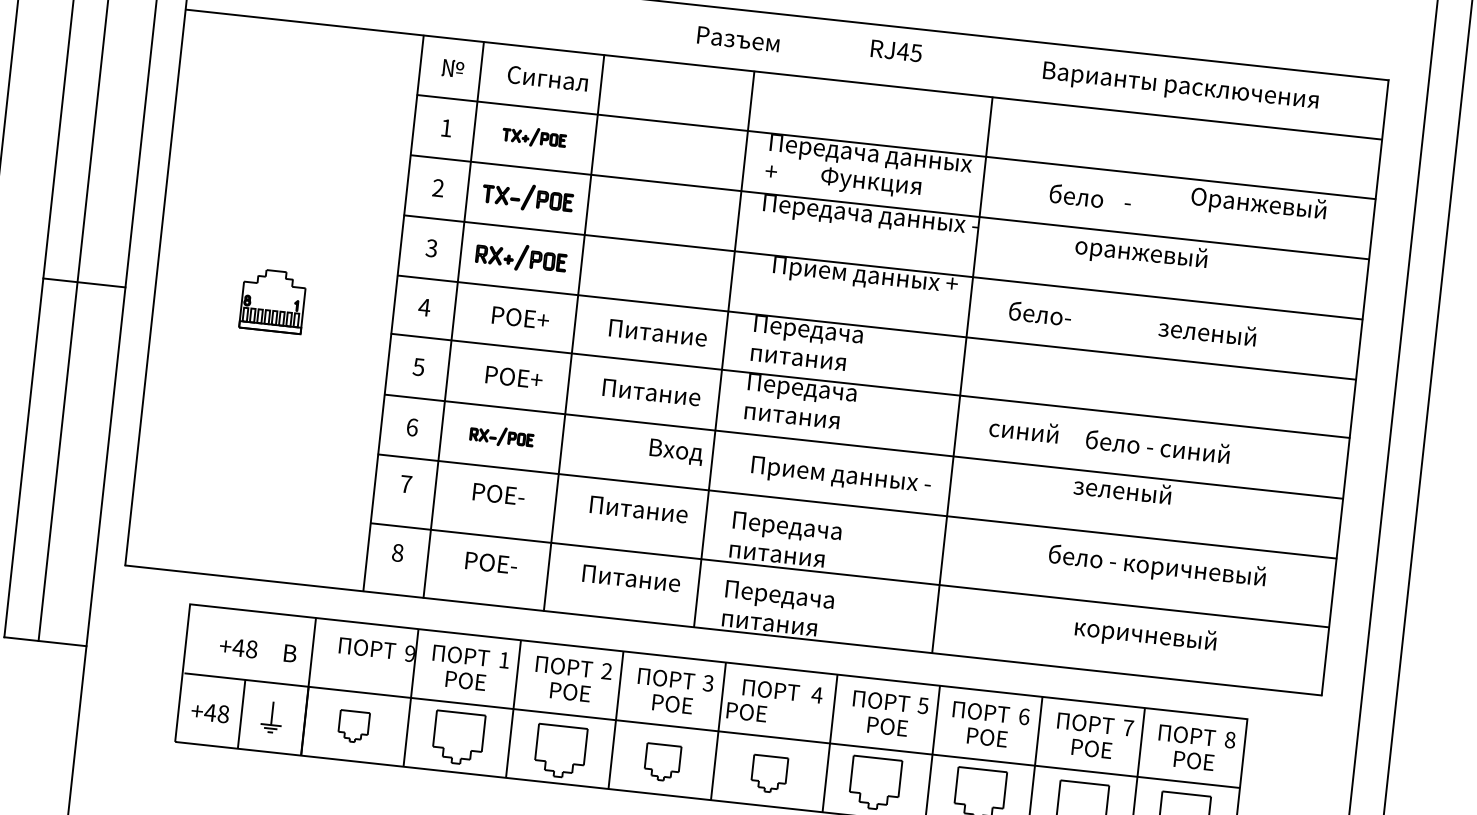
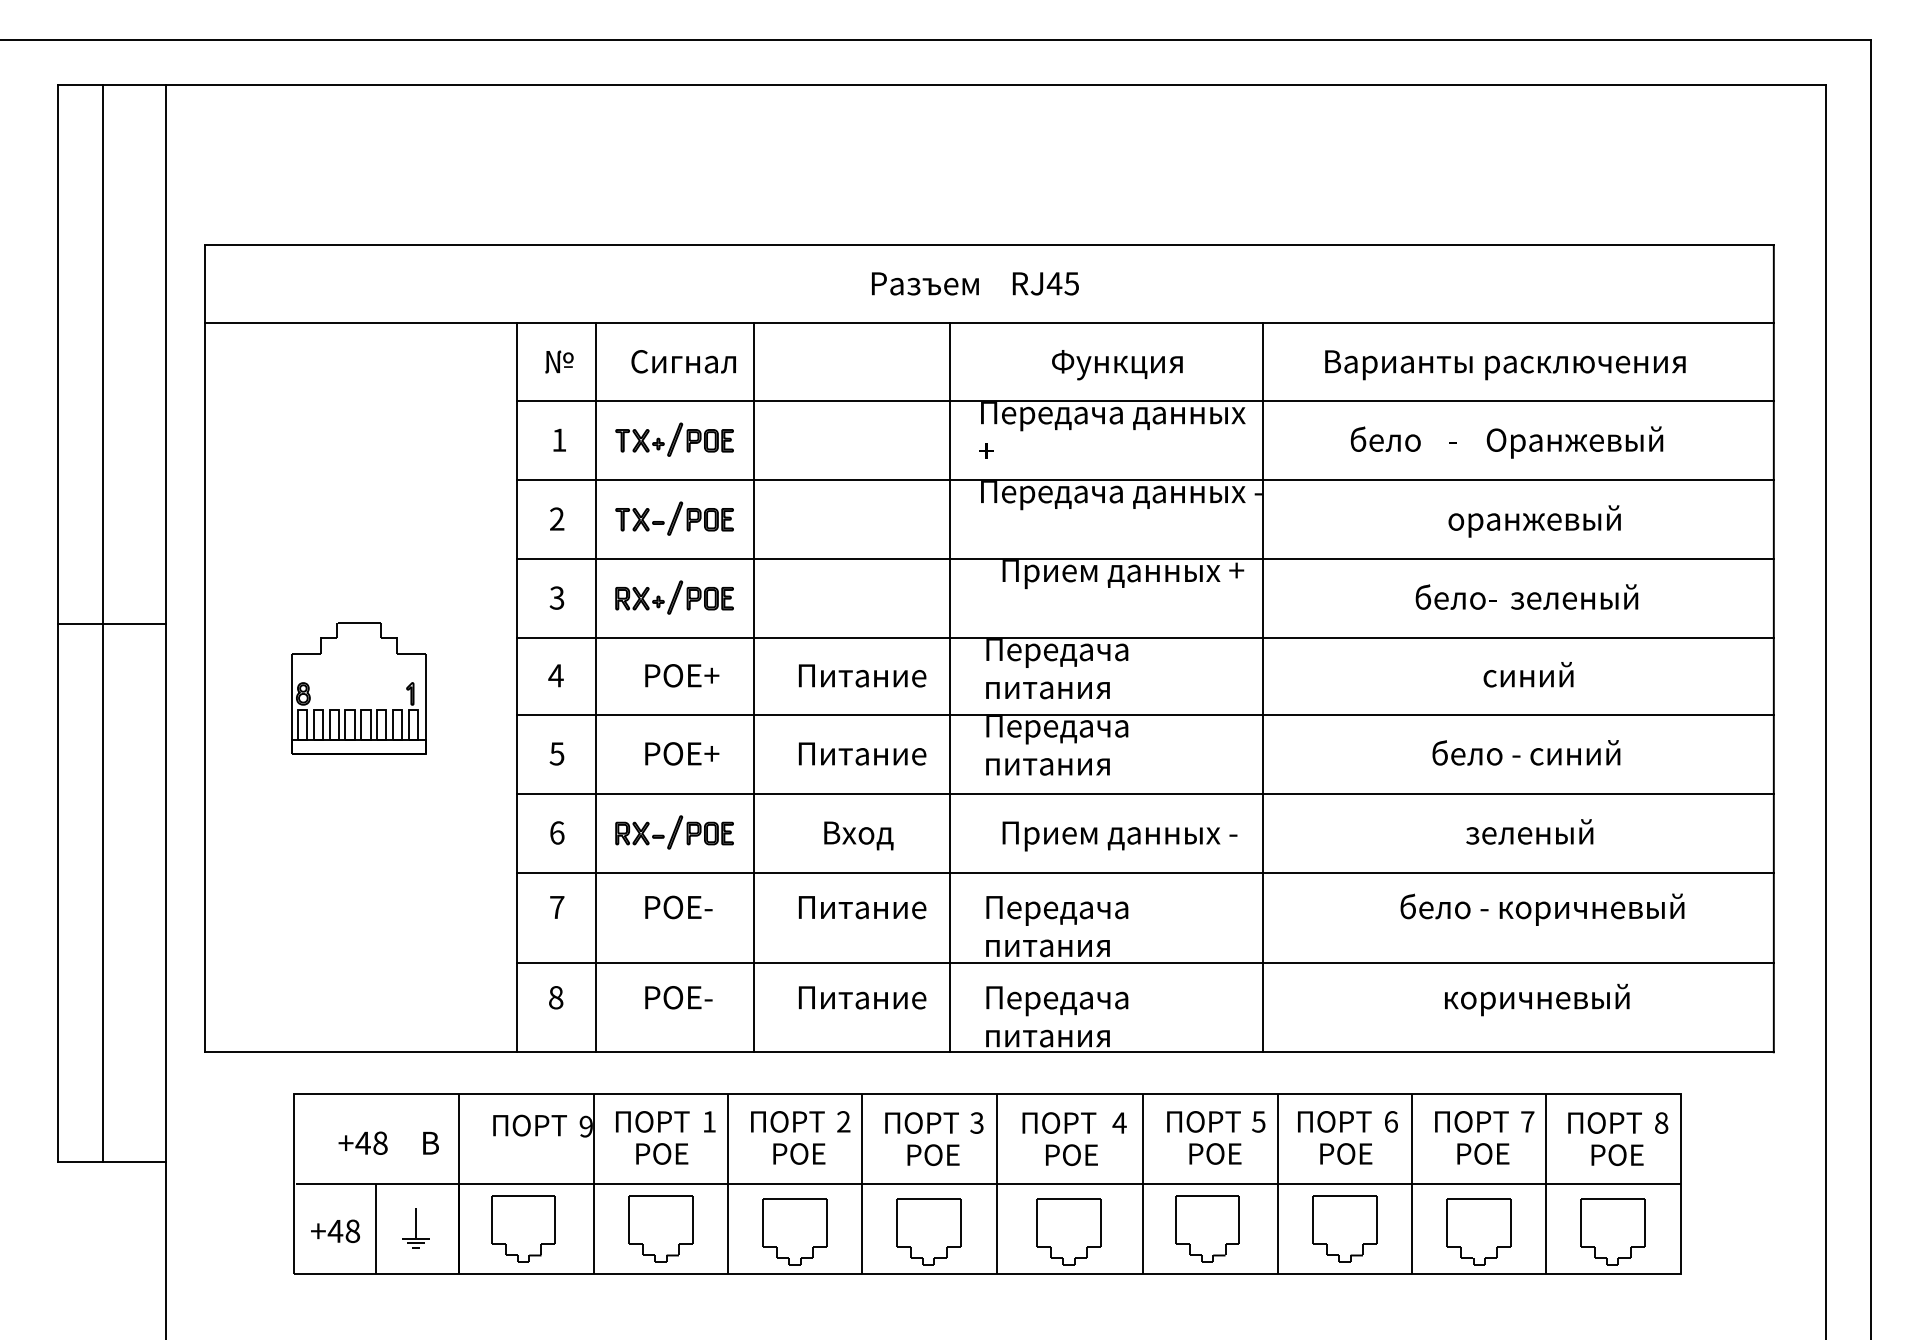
text: (896, 50) -> (1045, 283), moved
text: (1180, 87) -> (1505, 365), moved
part: (534, 137) -> (674, 439), size x1.43
text: (871, 183) -> (1117, 365), moved
text: (1258, 205) -> (1574, 442), moved
text: (1141, 254) -> (1534, 521), moved
line: (84, 282) -> (111, 623), moved
part: (272, 300) -> (358, 688), size x1.67
text: (1039, 313) -> (1455, 596), moved
text: (1024, 430) -> (1528, 674), moved
part: (501, 436) -> (674, 832), size x1.43
text: (676, 451) -> (858, 835), moved
text: (1122, 489) -> (1529, 831), moved
text: (746, 711) -> (1071, 1154), moved
part: (353, 726) -> (523, 1228), size x1.67
part: (662, 762) -> (928, 1231), size x1.43
part: (769, 773) -> (1068, 1231), size x1.43

